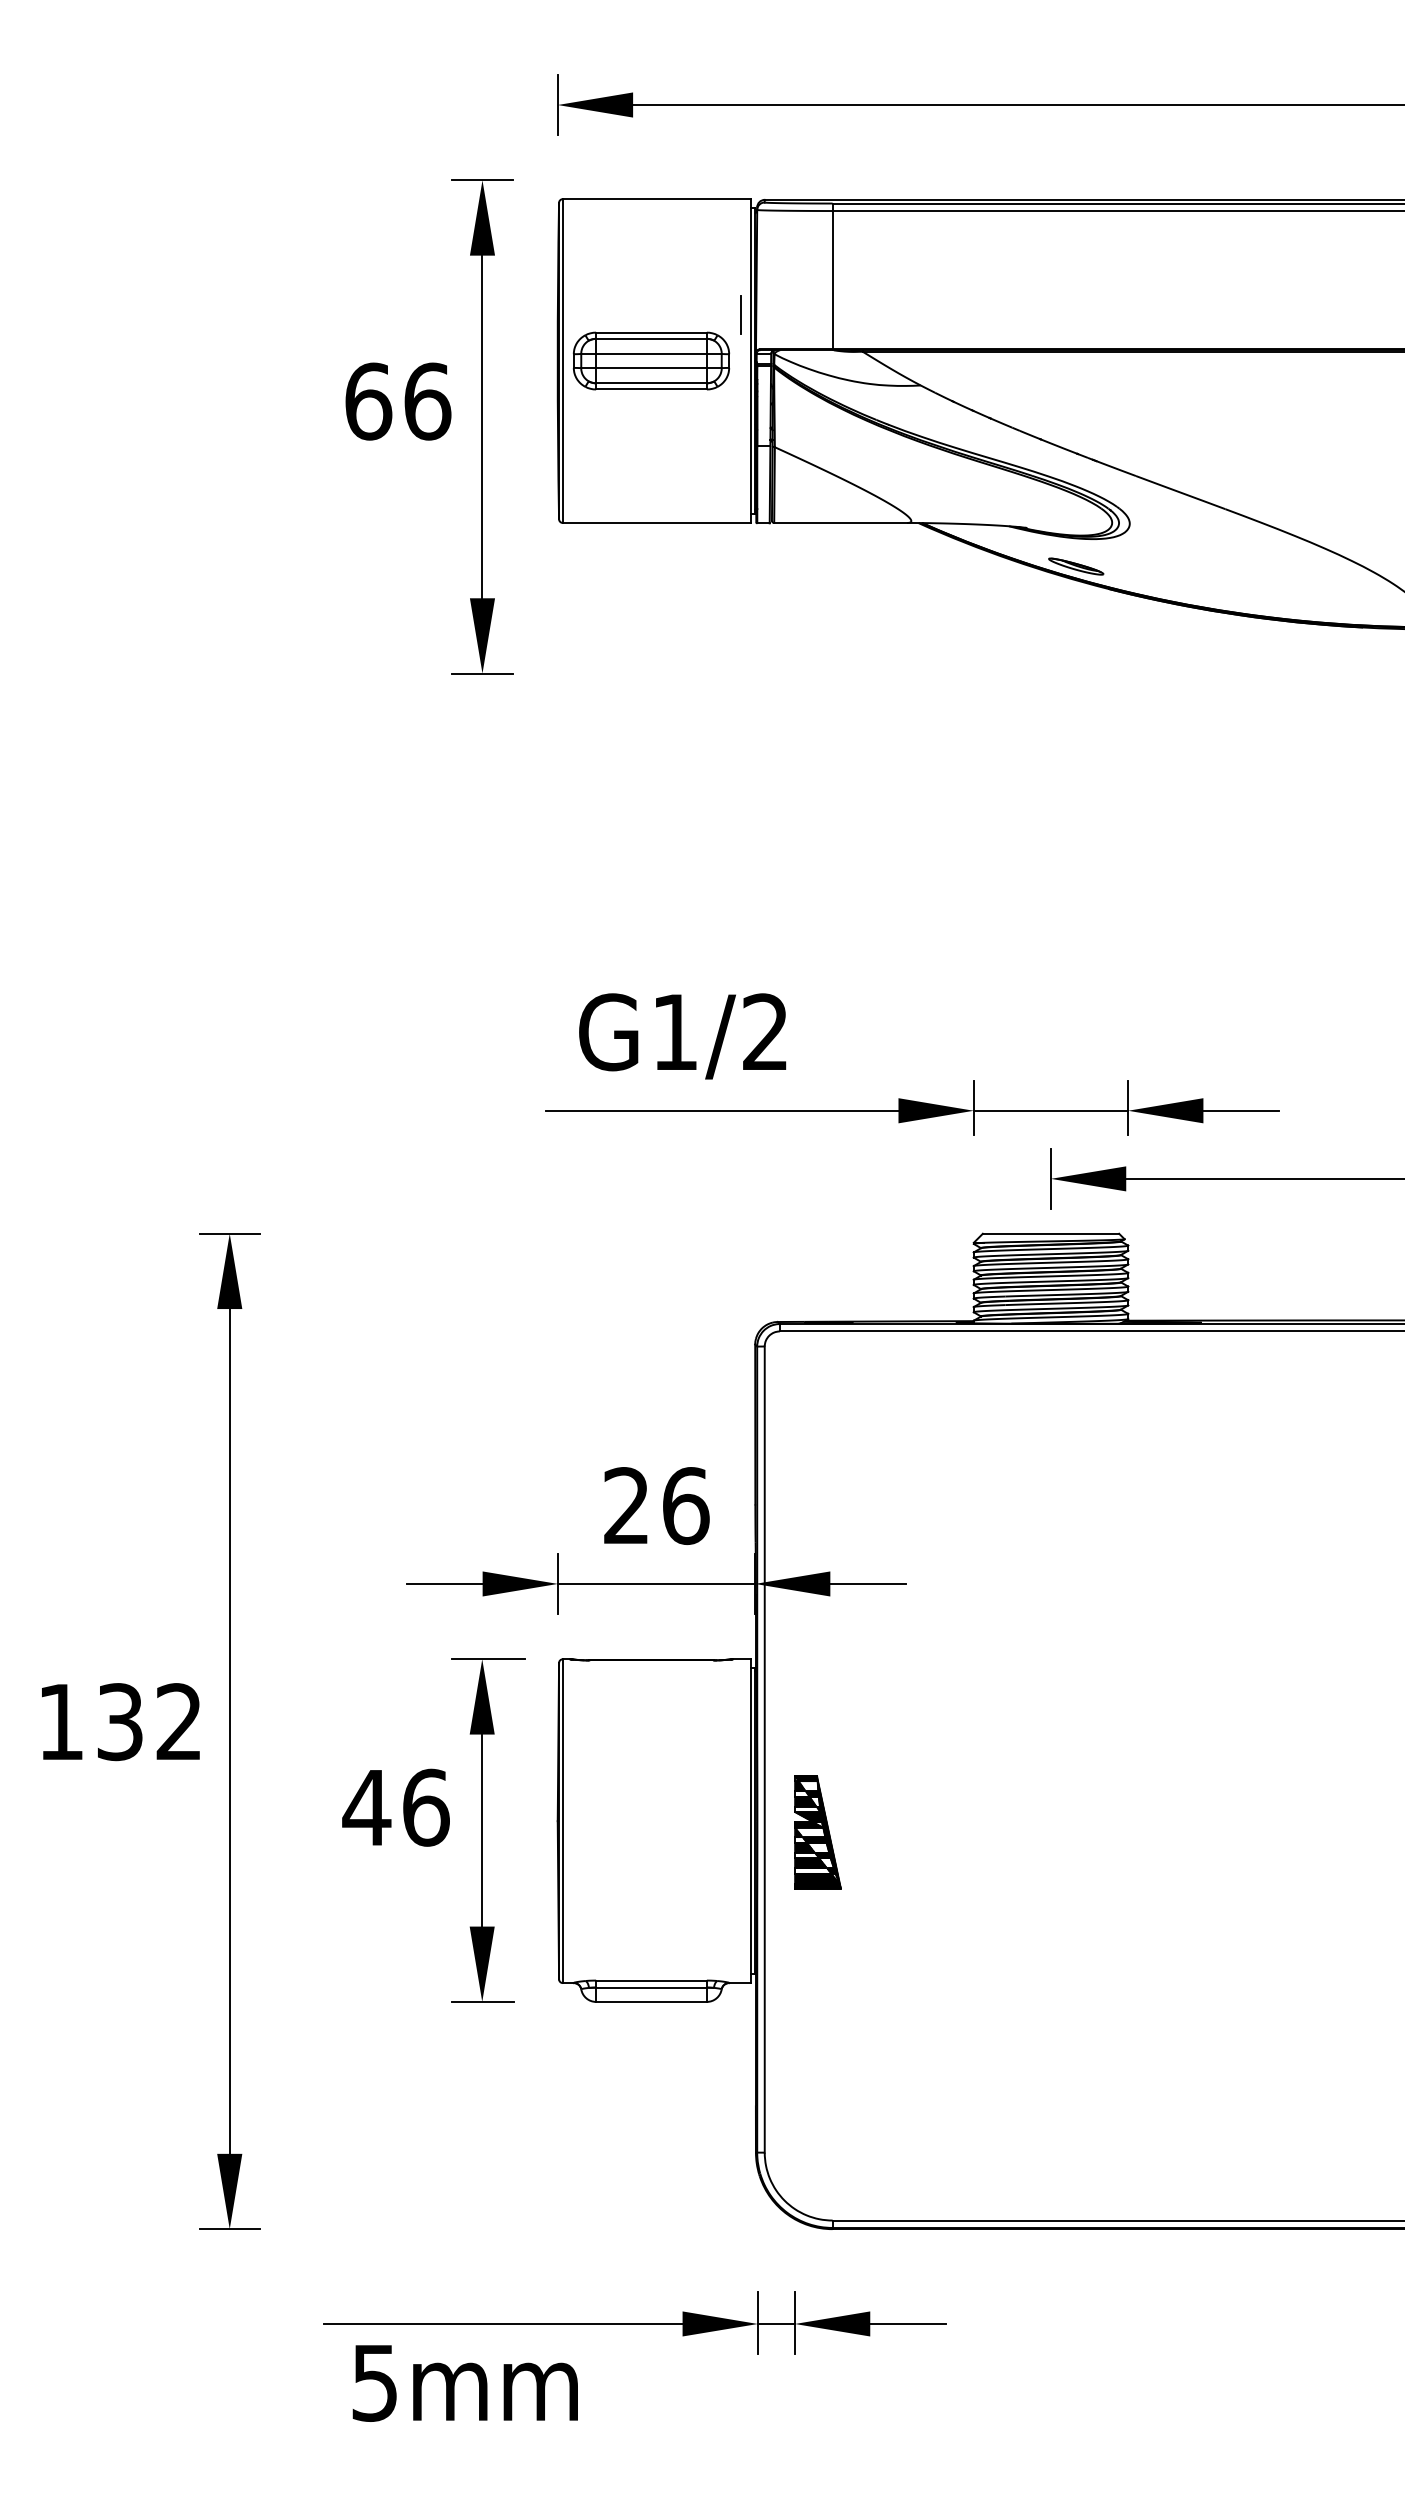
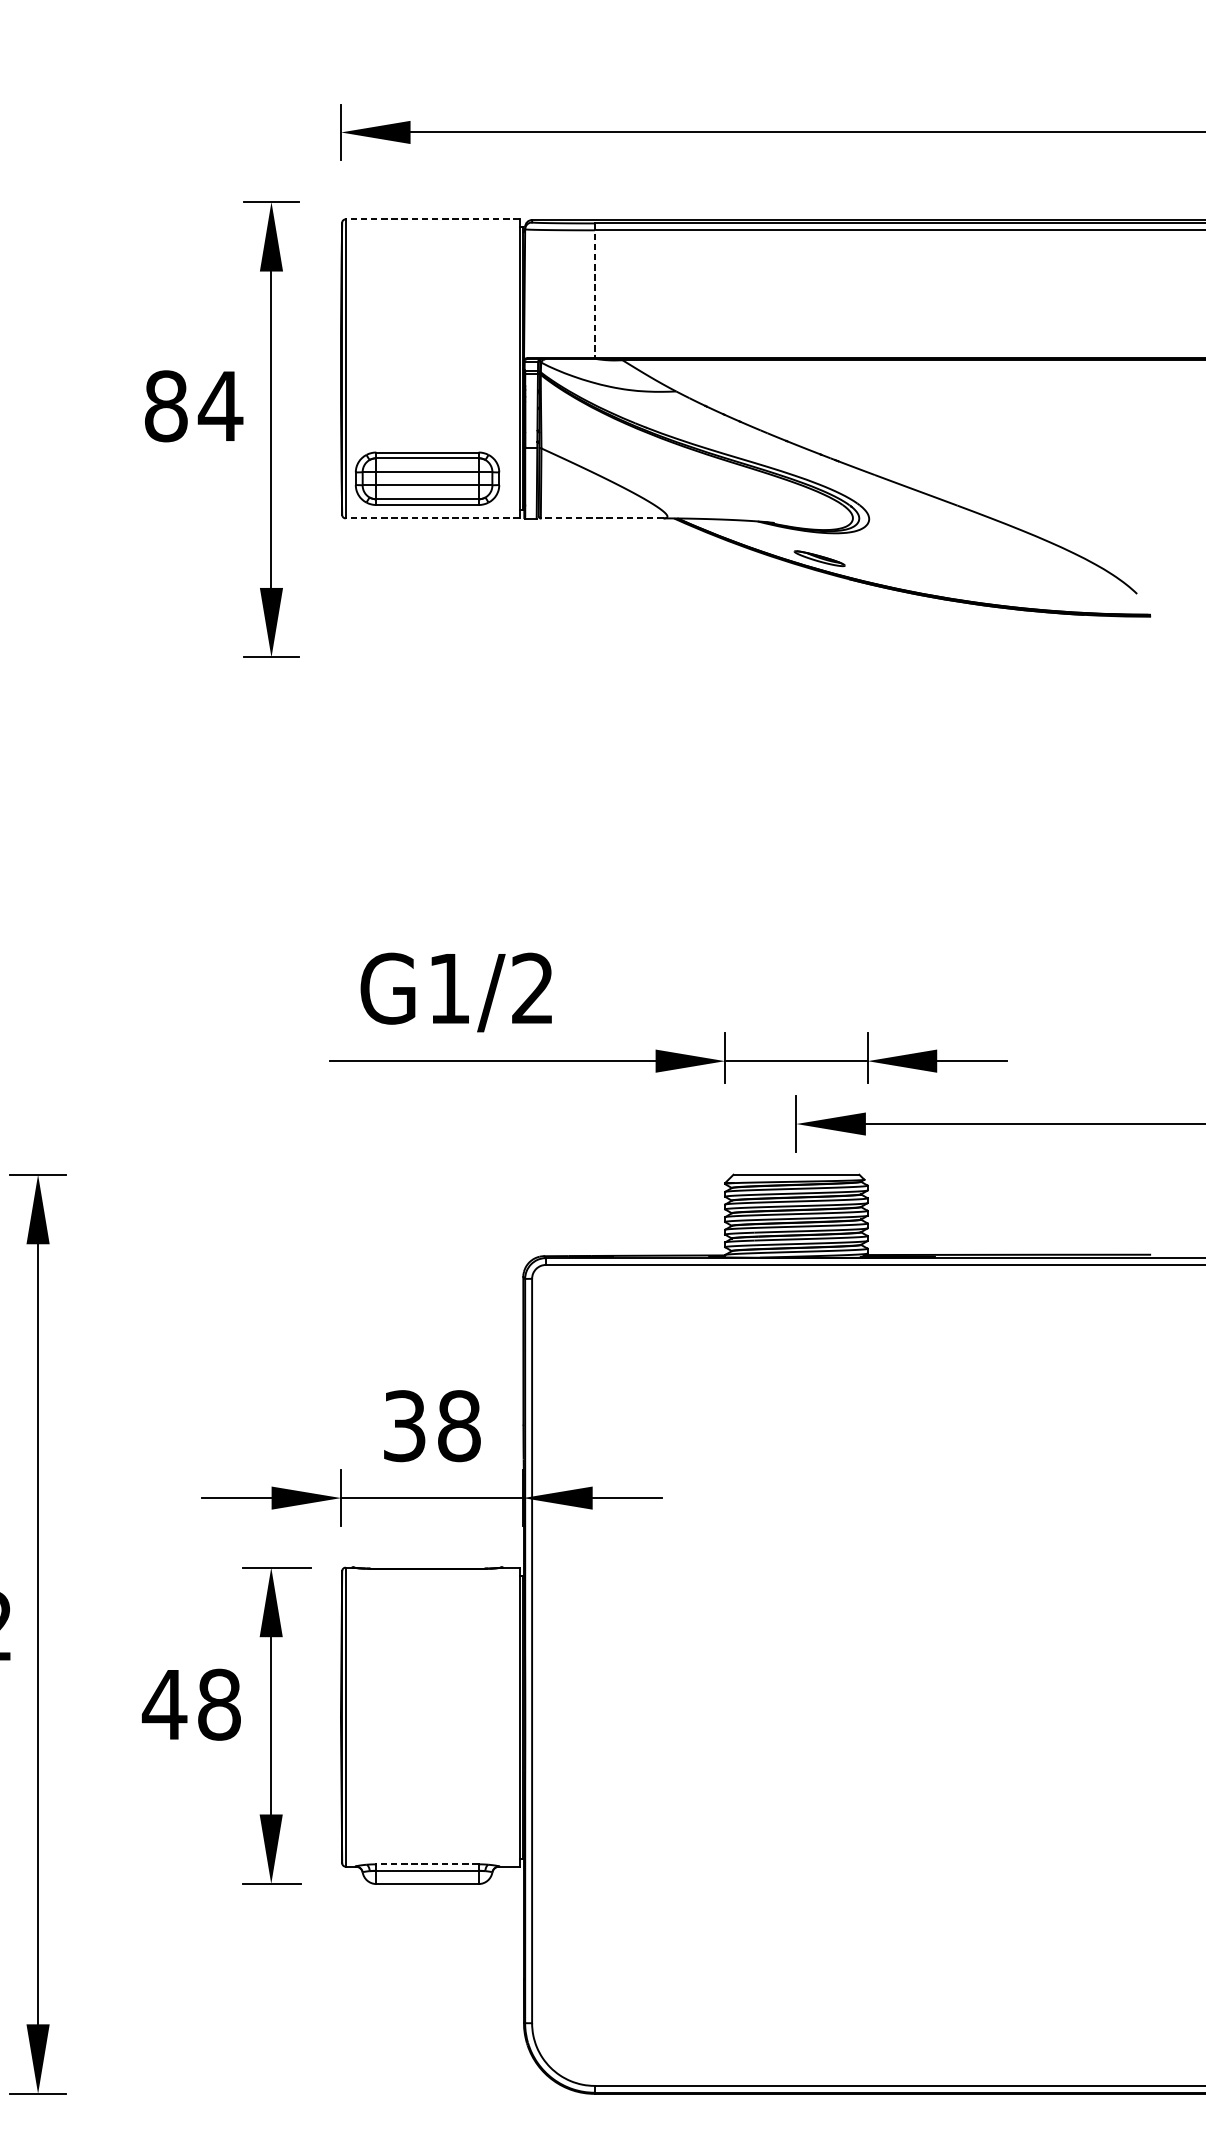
line: (656, 199) -> (432, 219), solid -> dashed
line: (832, 277) -> (594, 291), solid -> dashed
line: (740, 315) -> (509, 326), removed
part: (651, 360) -> (427, 478), moved
text: (398, 401) -> (193, 406), 66 -> 84
line: (656, 522) -> (432, 517), solid -> dashed
line: (840, 522) -> (602, 517), solid -> dashed
text: (656, 1506) -> (432, 1426), 26 -> 38
text: (426, 1807) -> (219, 1704), 46 -> 48
part: (817, 1832) -> (580, 1727), removed
line: (651, 1980) -> (427, 1864), solid -> dashed

